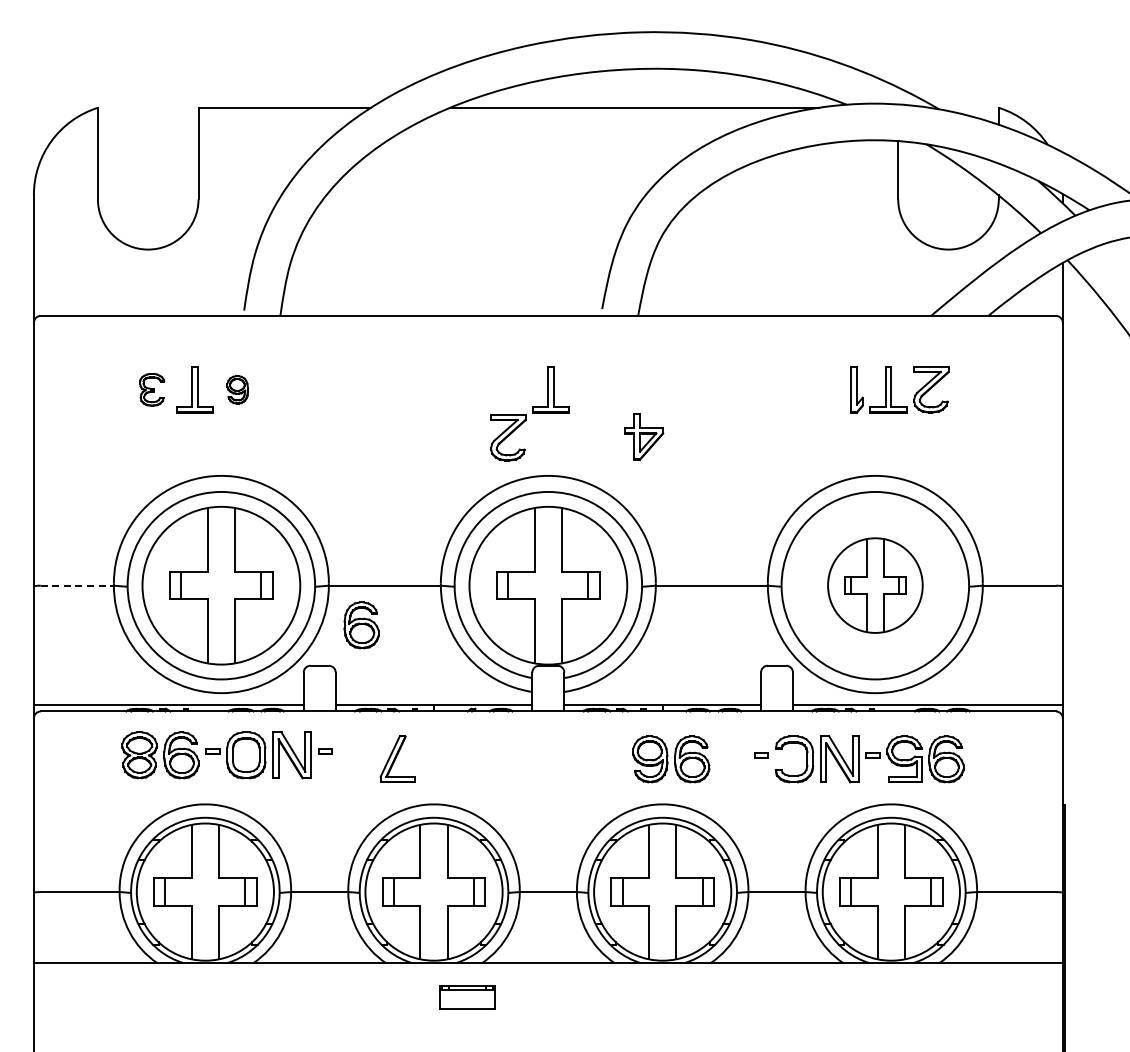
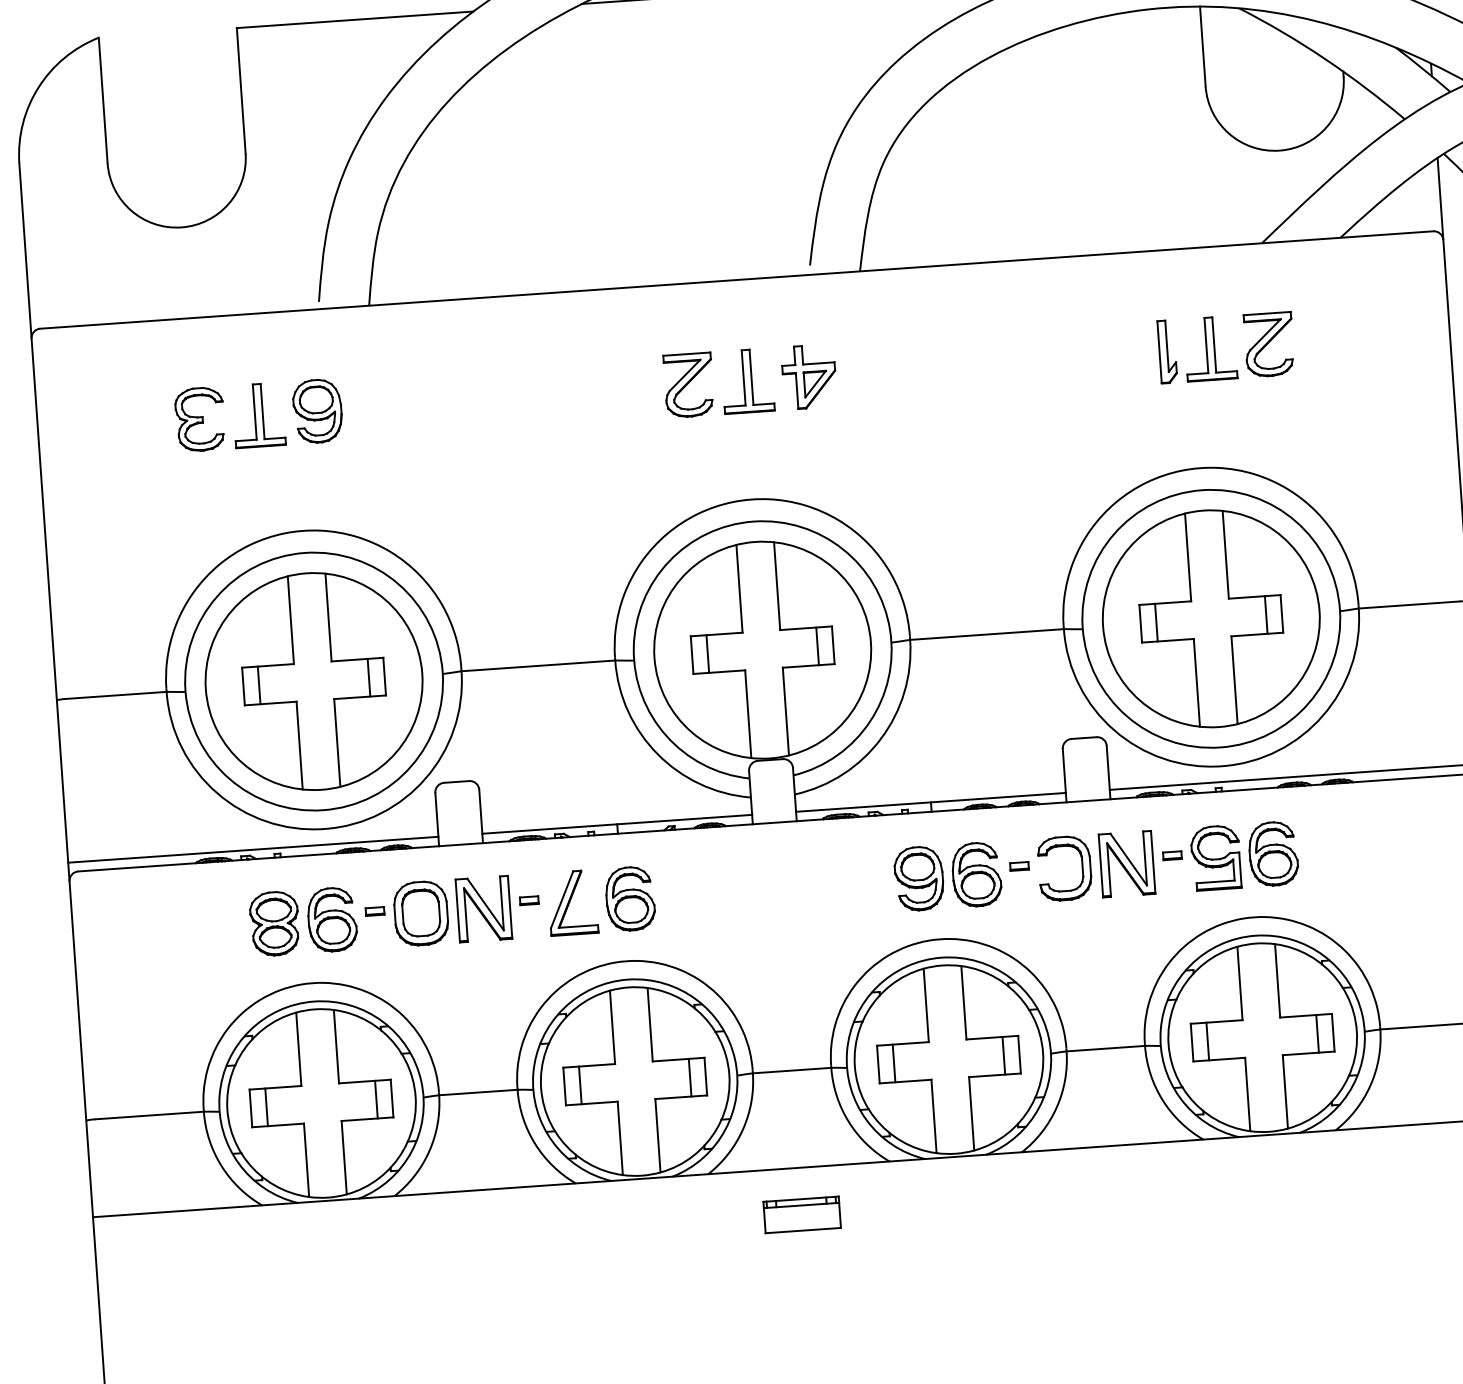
part: (152, 389) -> (200, 418), size x1.43
part: (237, 389) -> (317, 410), size x1.67
part: (644, 436) -> (809, 376), moved
part: (508, 437) -> (689, 384), moved
line: (77, 585) -> (116, 695), dashed -> solid
part: (875, 585) -> (1211, 618), size x1.67
part: (361, 625) -> (630, 899), moved
part: (226, 755) -> (394, 915), moved
part: (859, 759) -> (1154, 862), moved
part: (467, 997) -> (802, 1215), moved

